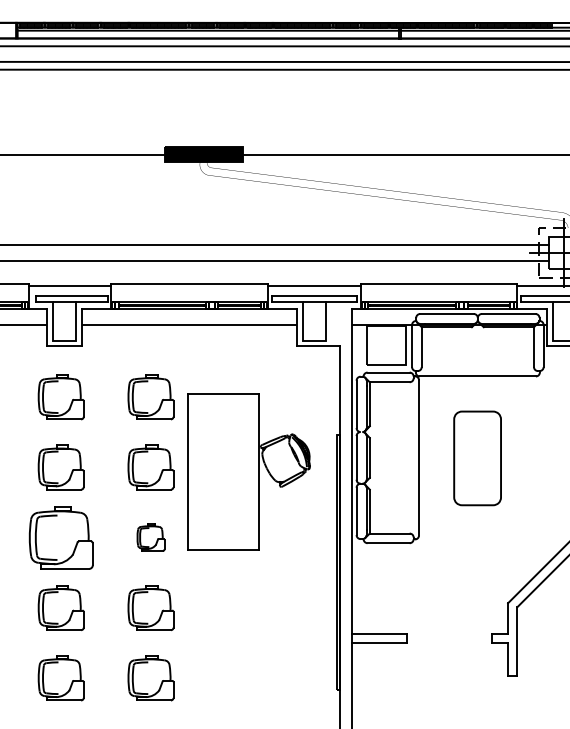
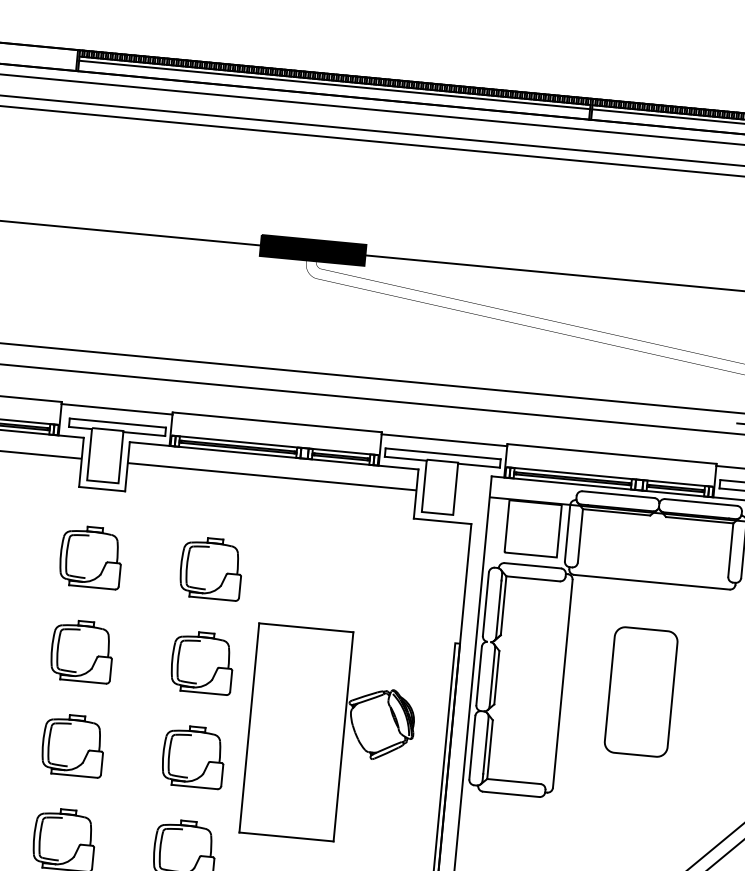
part: (248, 471) -> (330, 734), moved
part: (60, 537) -> (72, 745), size x0.71
part: (150, 537) -> (192, 756), size x1.67

